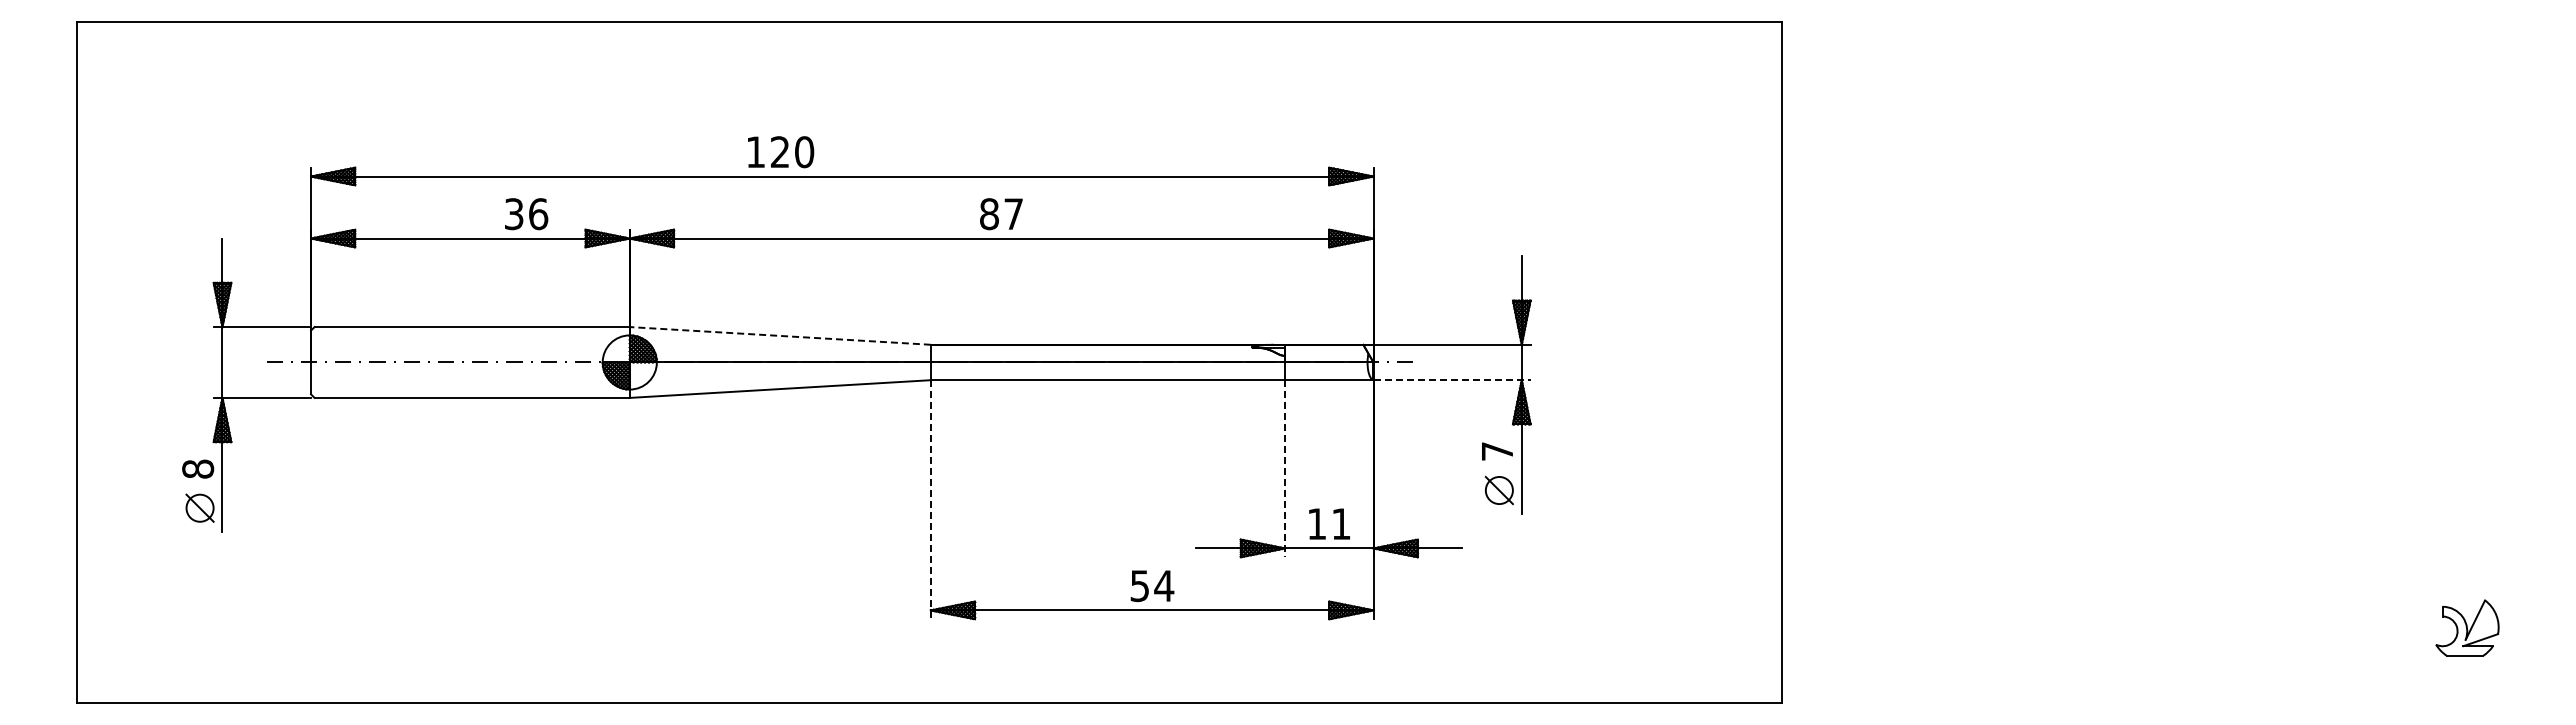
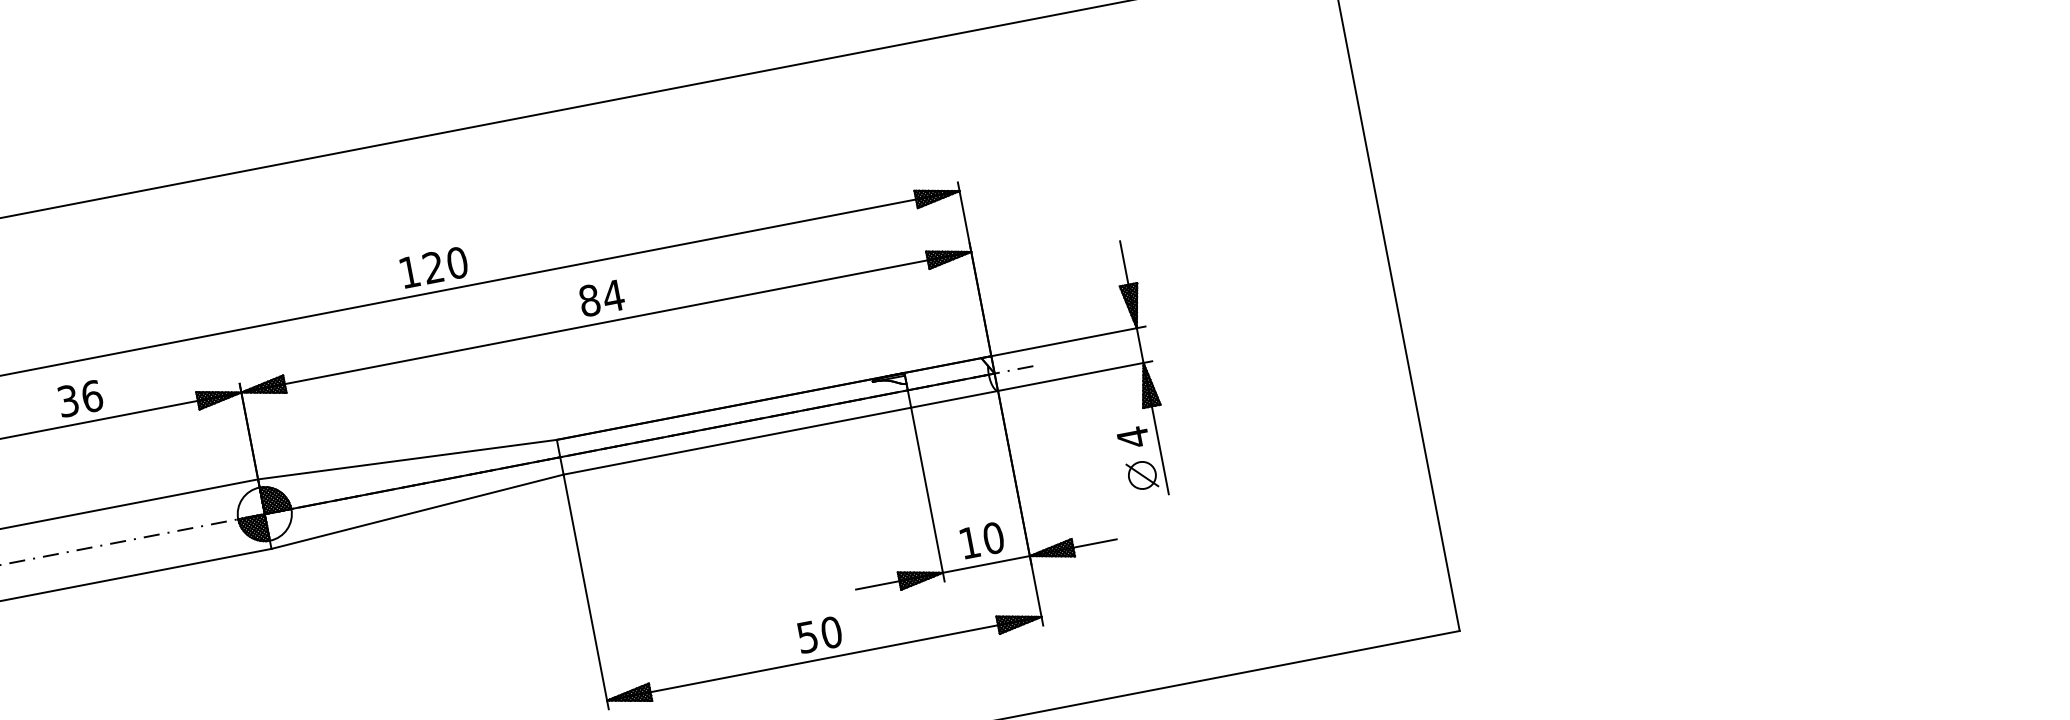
text: (781, 152) -> (434, 267), moved
text: (1013, 213) -> (613, 295), 87 -> 84
text: (526, 214) -> (80, 399), moved
line: (780, 335) -> (407, 459), dashed -> solid
line: (1452, 380) -> (1075, 376), dashed -> solid
text: (1497, 451) -> (1133, 437), 7 -> 4
line: (1285, 468) -> (928, 494), dashed -> solid
line: (930, 499) -> (585, 591), dashed -> solid
text: (1340, 524) -> (992, 538), 11 -> 10
text: (1164, 586) -> (831, 632), 54 -> 50

